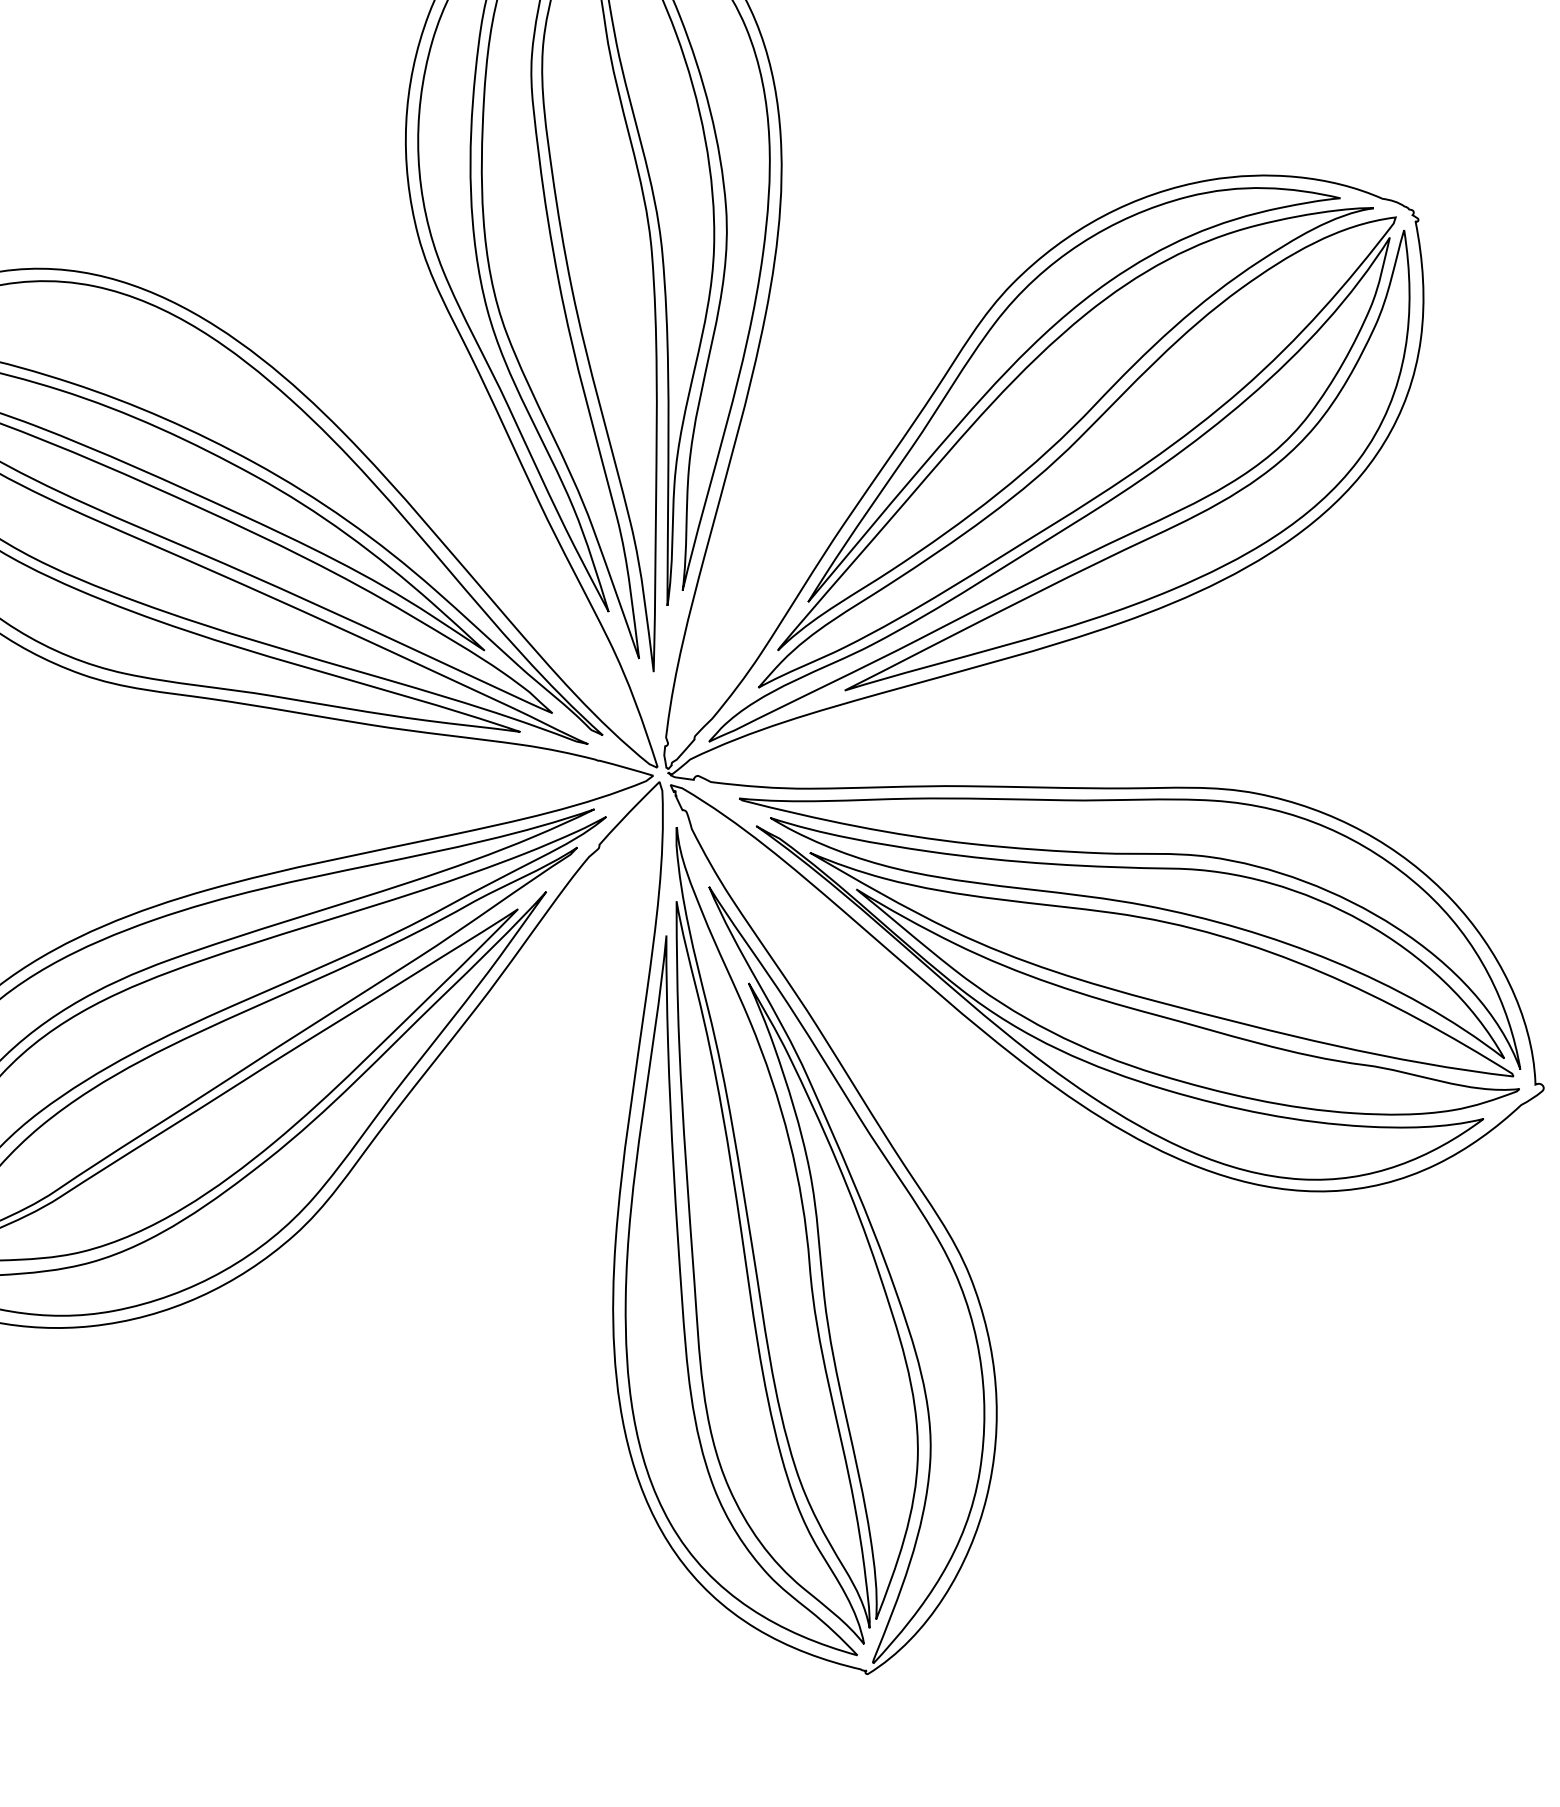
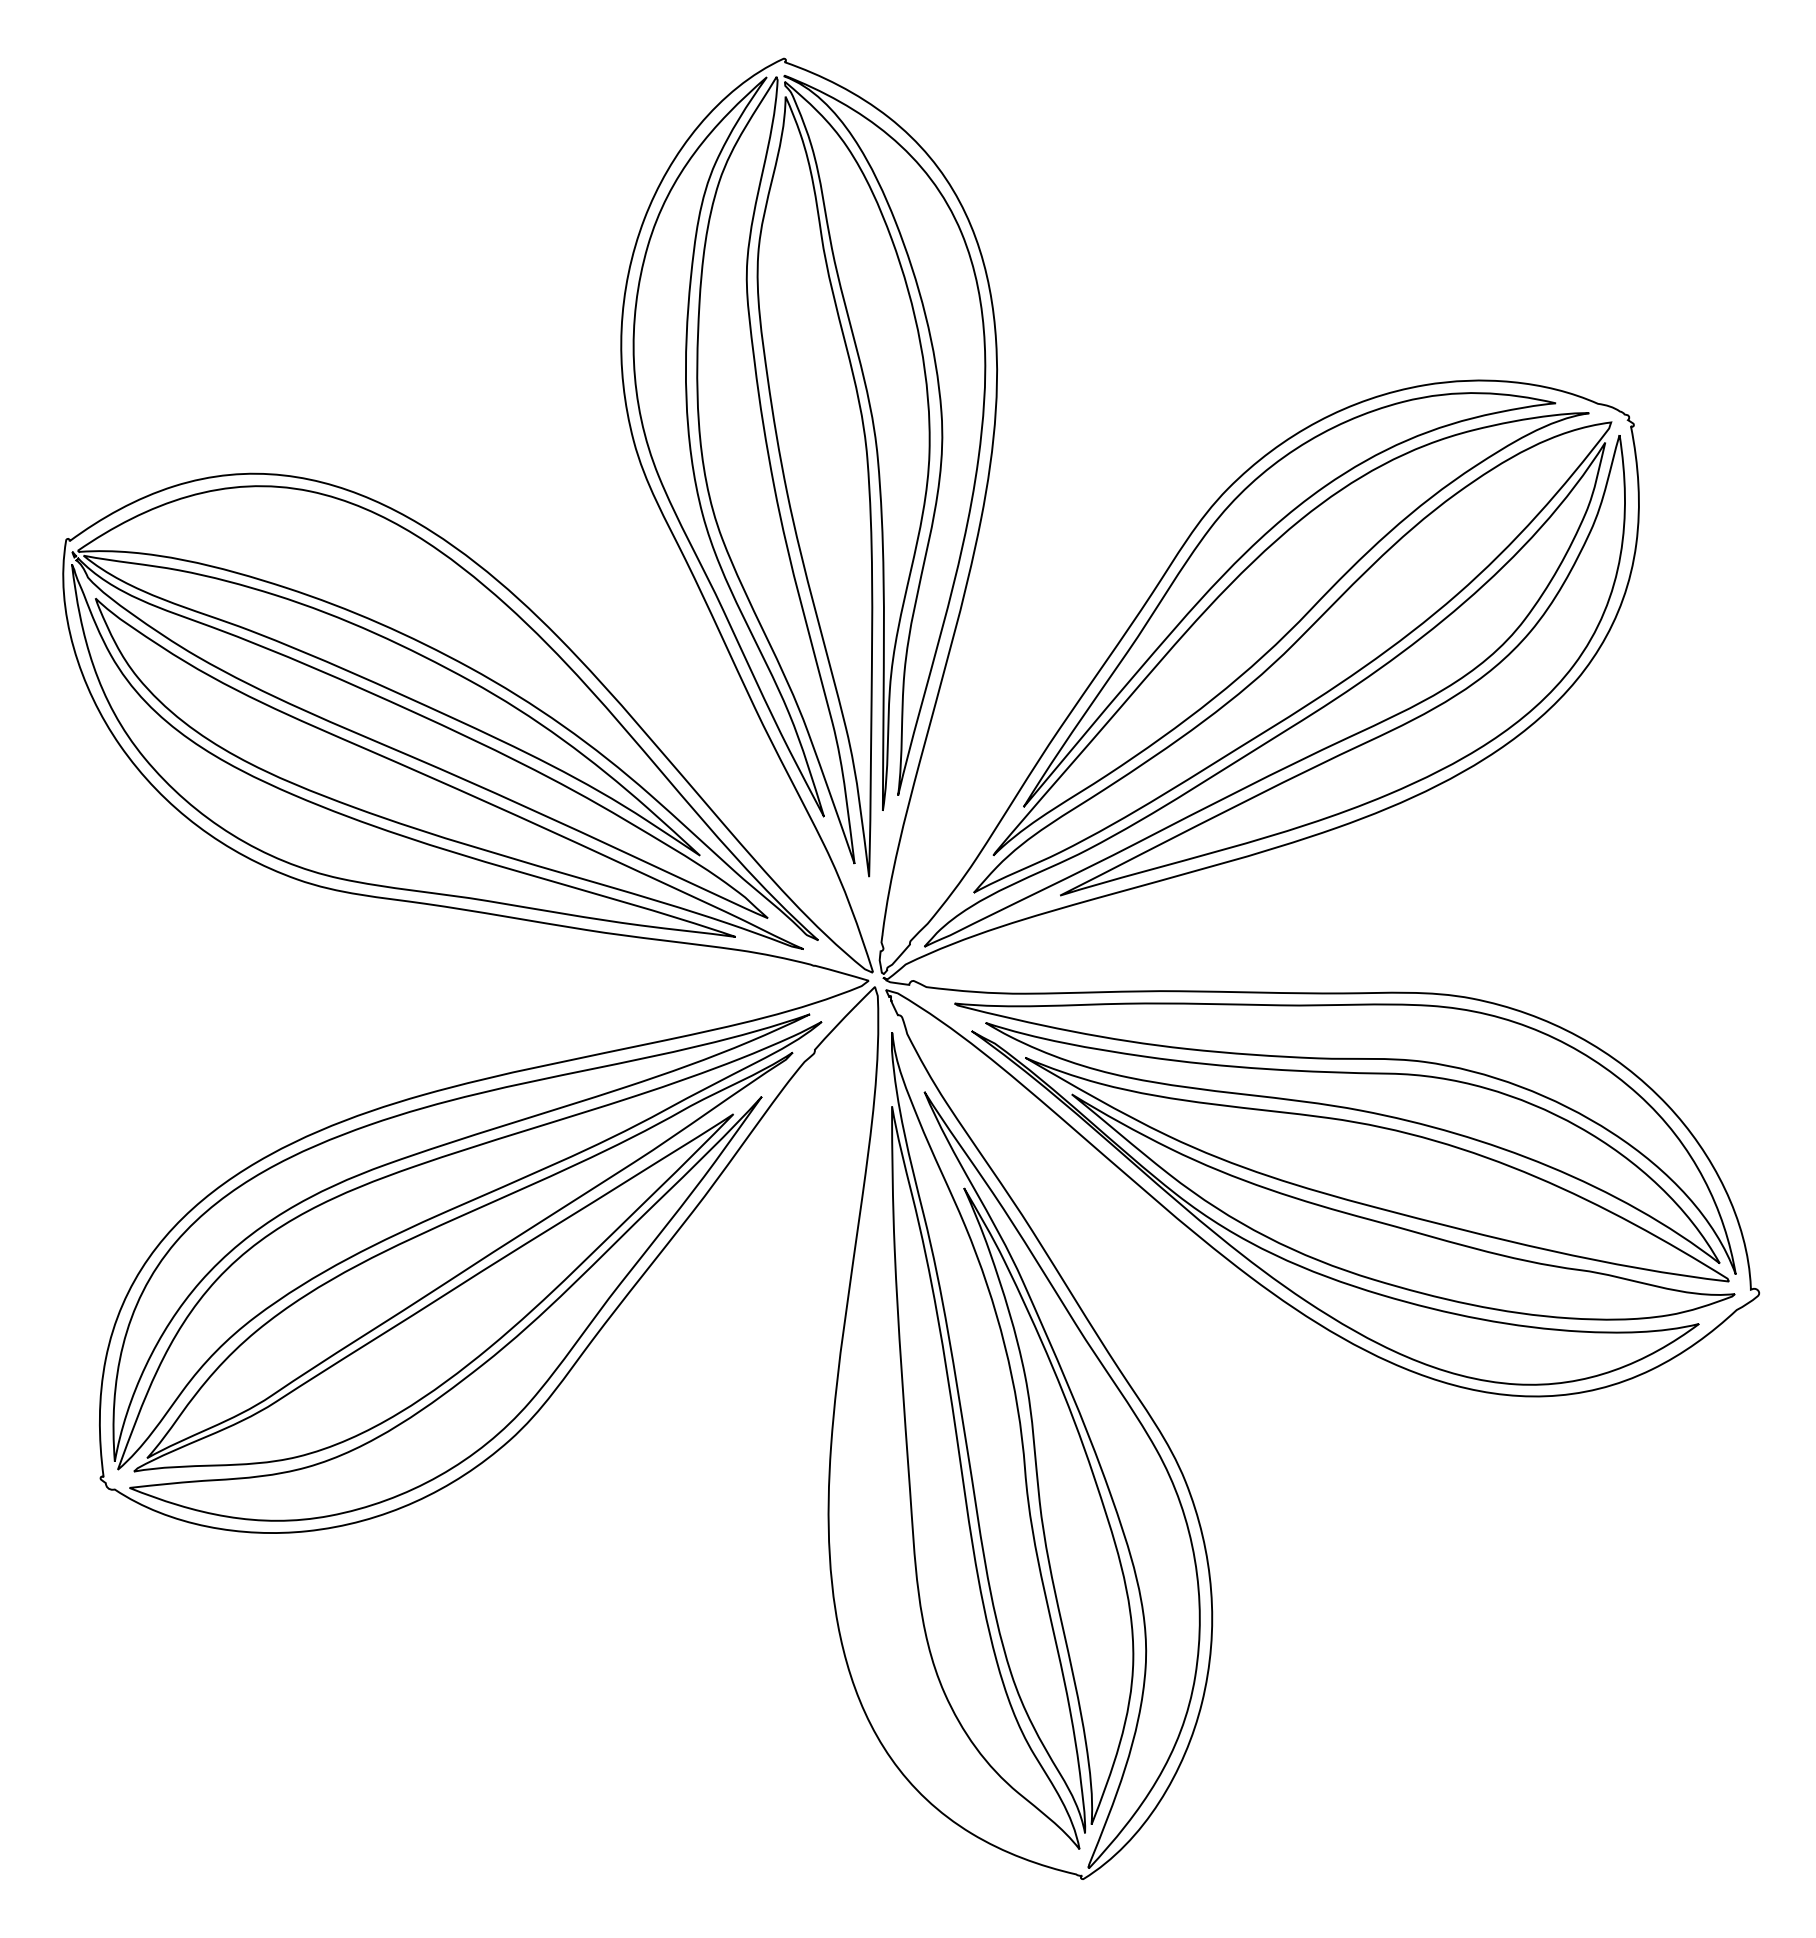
part: (683, 1295) -> (898, 1500), removed

